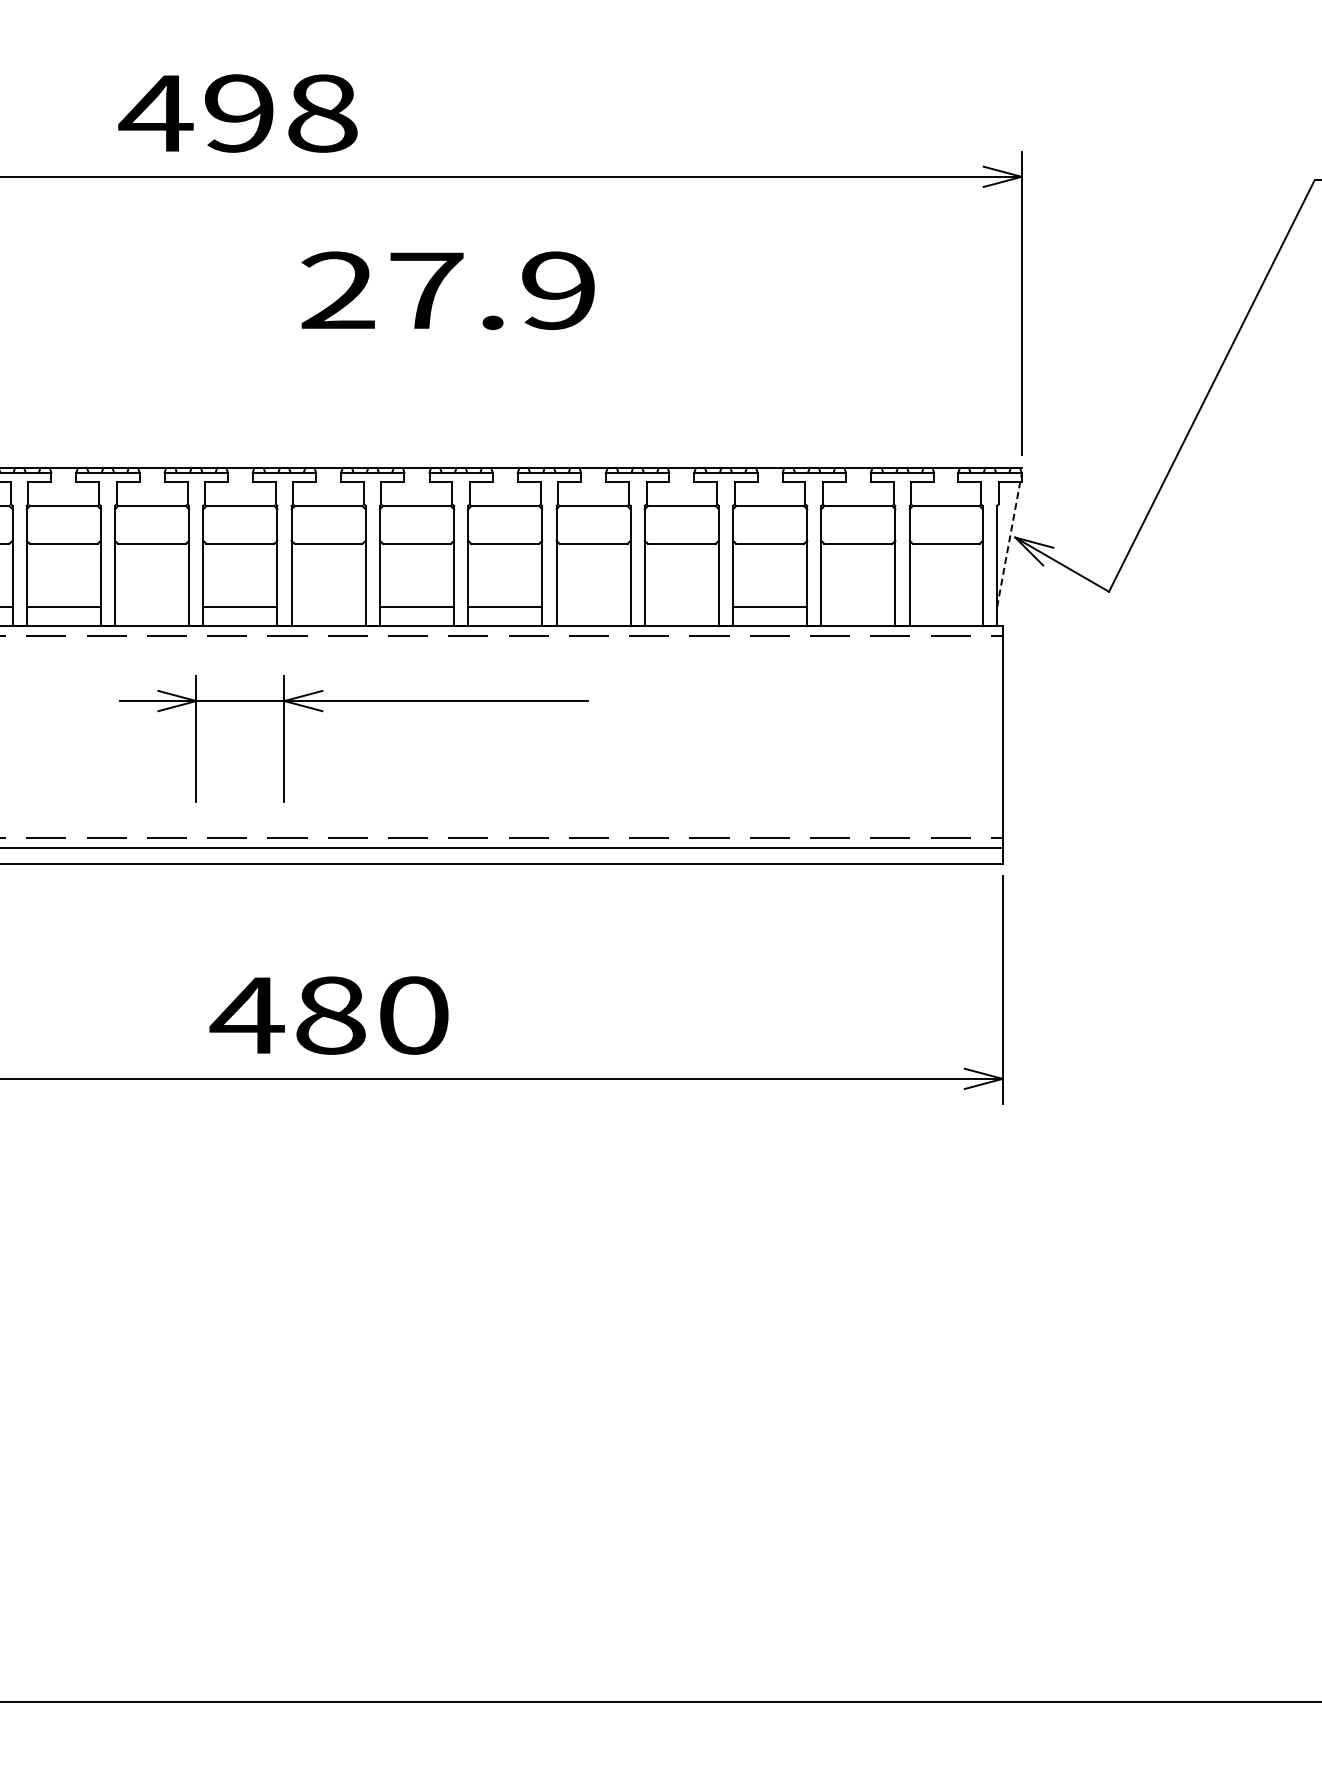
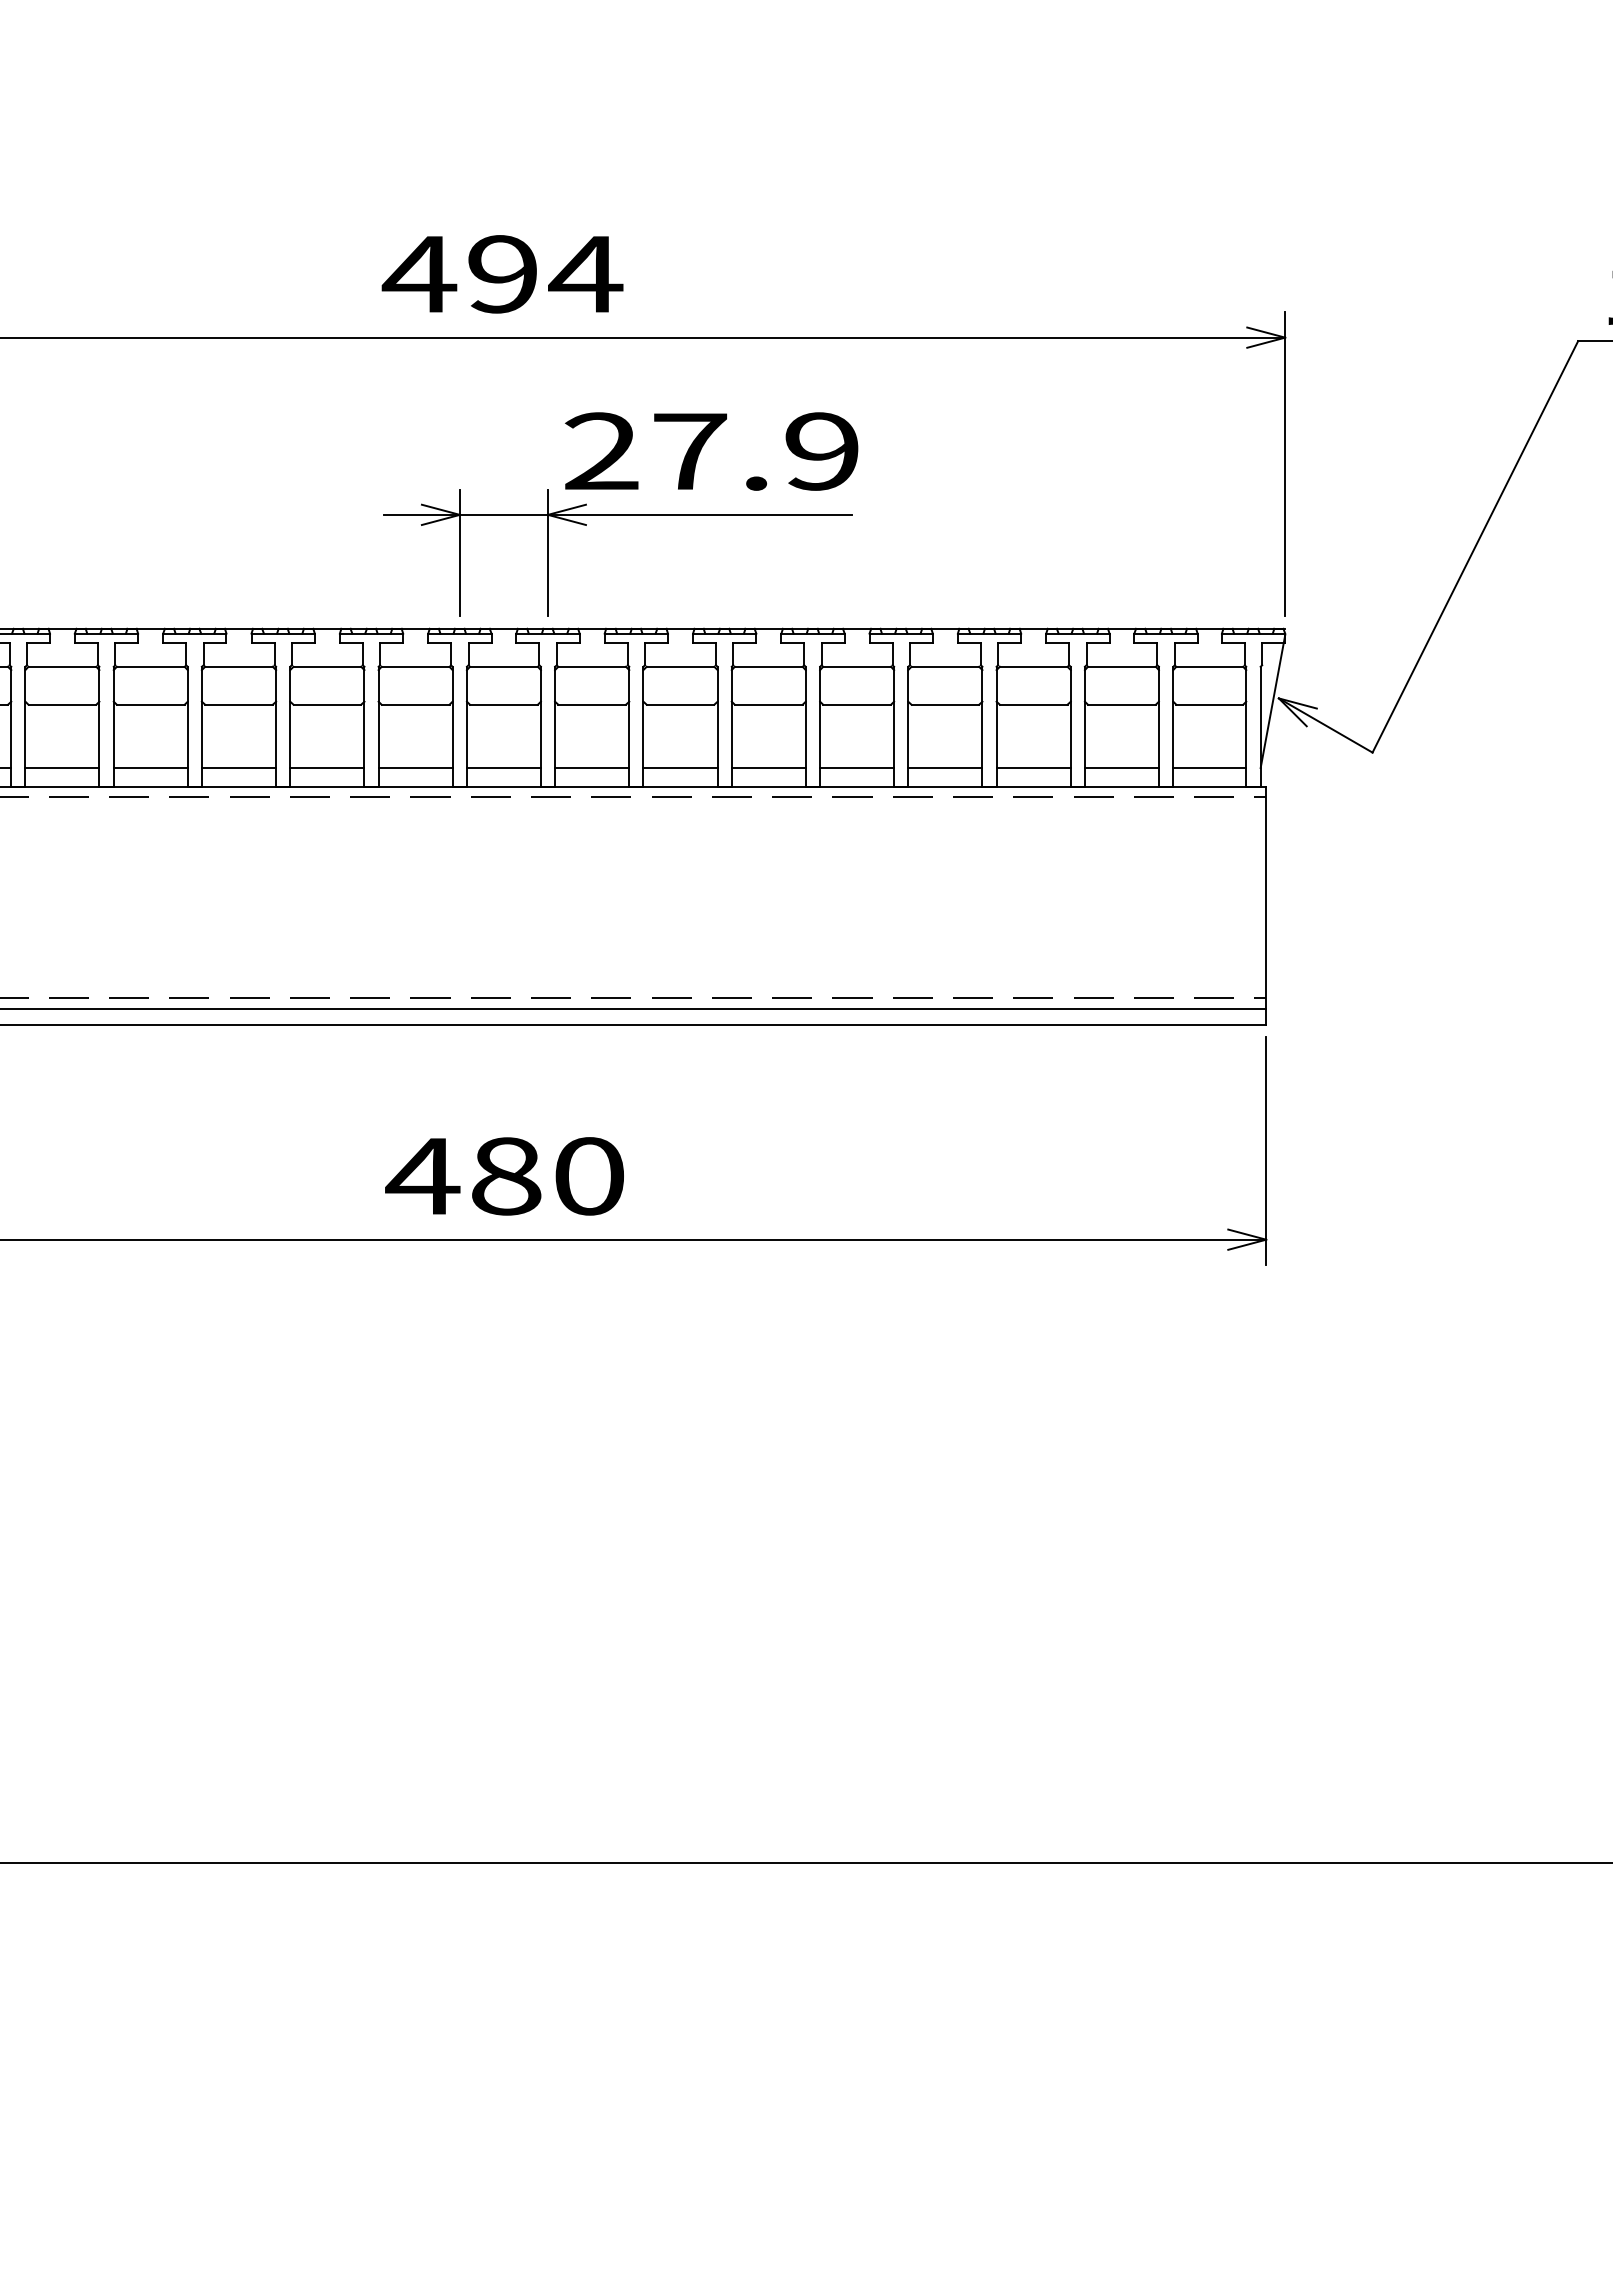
text: (321, 113) -> (585, 274), 498 -> 494
line: (1008, 540) -> (1272, 701), dashed -> solid
line: (151, 607) -> (415, 768), added
line: (328, 607) -> (592, 768), added
line: (593, 607) -> (857, 768), added
line: (681, 607) -> (945, 768), added
line: (857, 607) -> (1121, 768), added
line: (945, 607) -> (1209, 768), added
part: (353, 701) -> (617, 515), moved
text: (328, 1015) -> (504, 1176), moved

